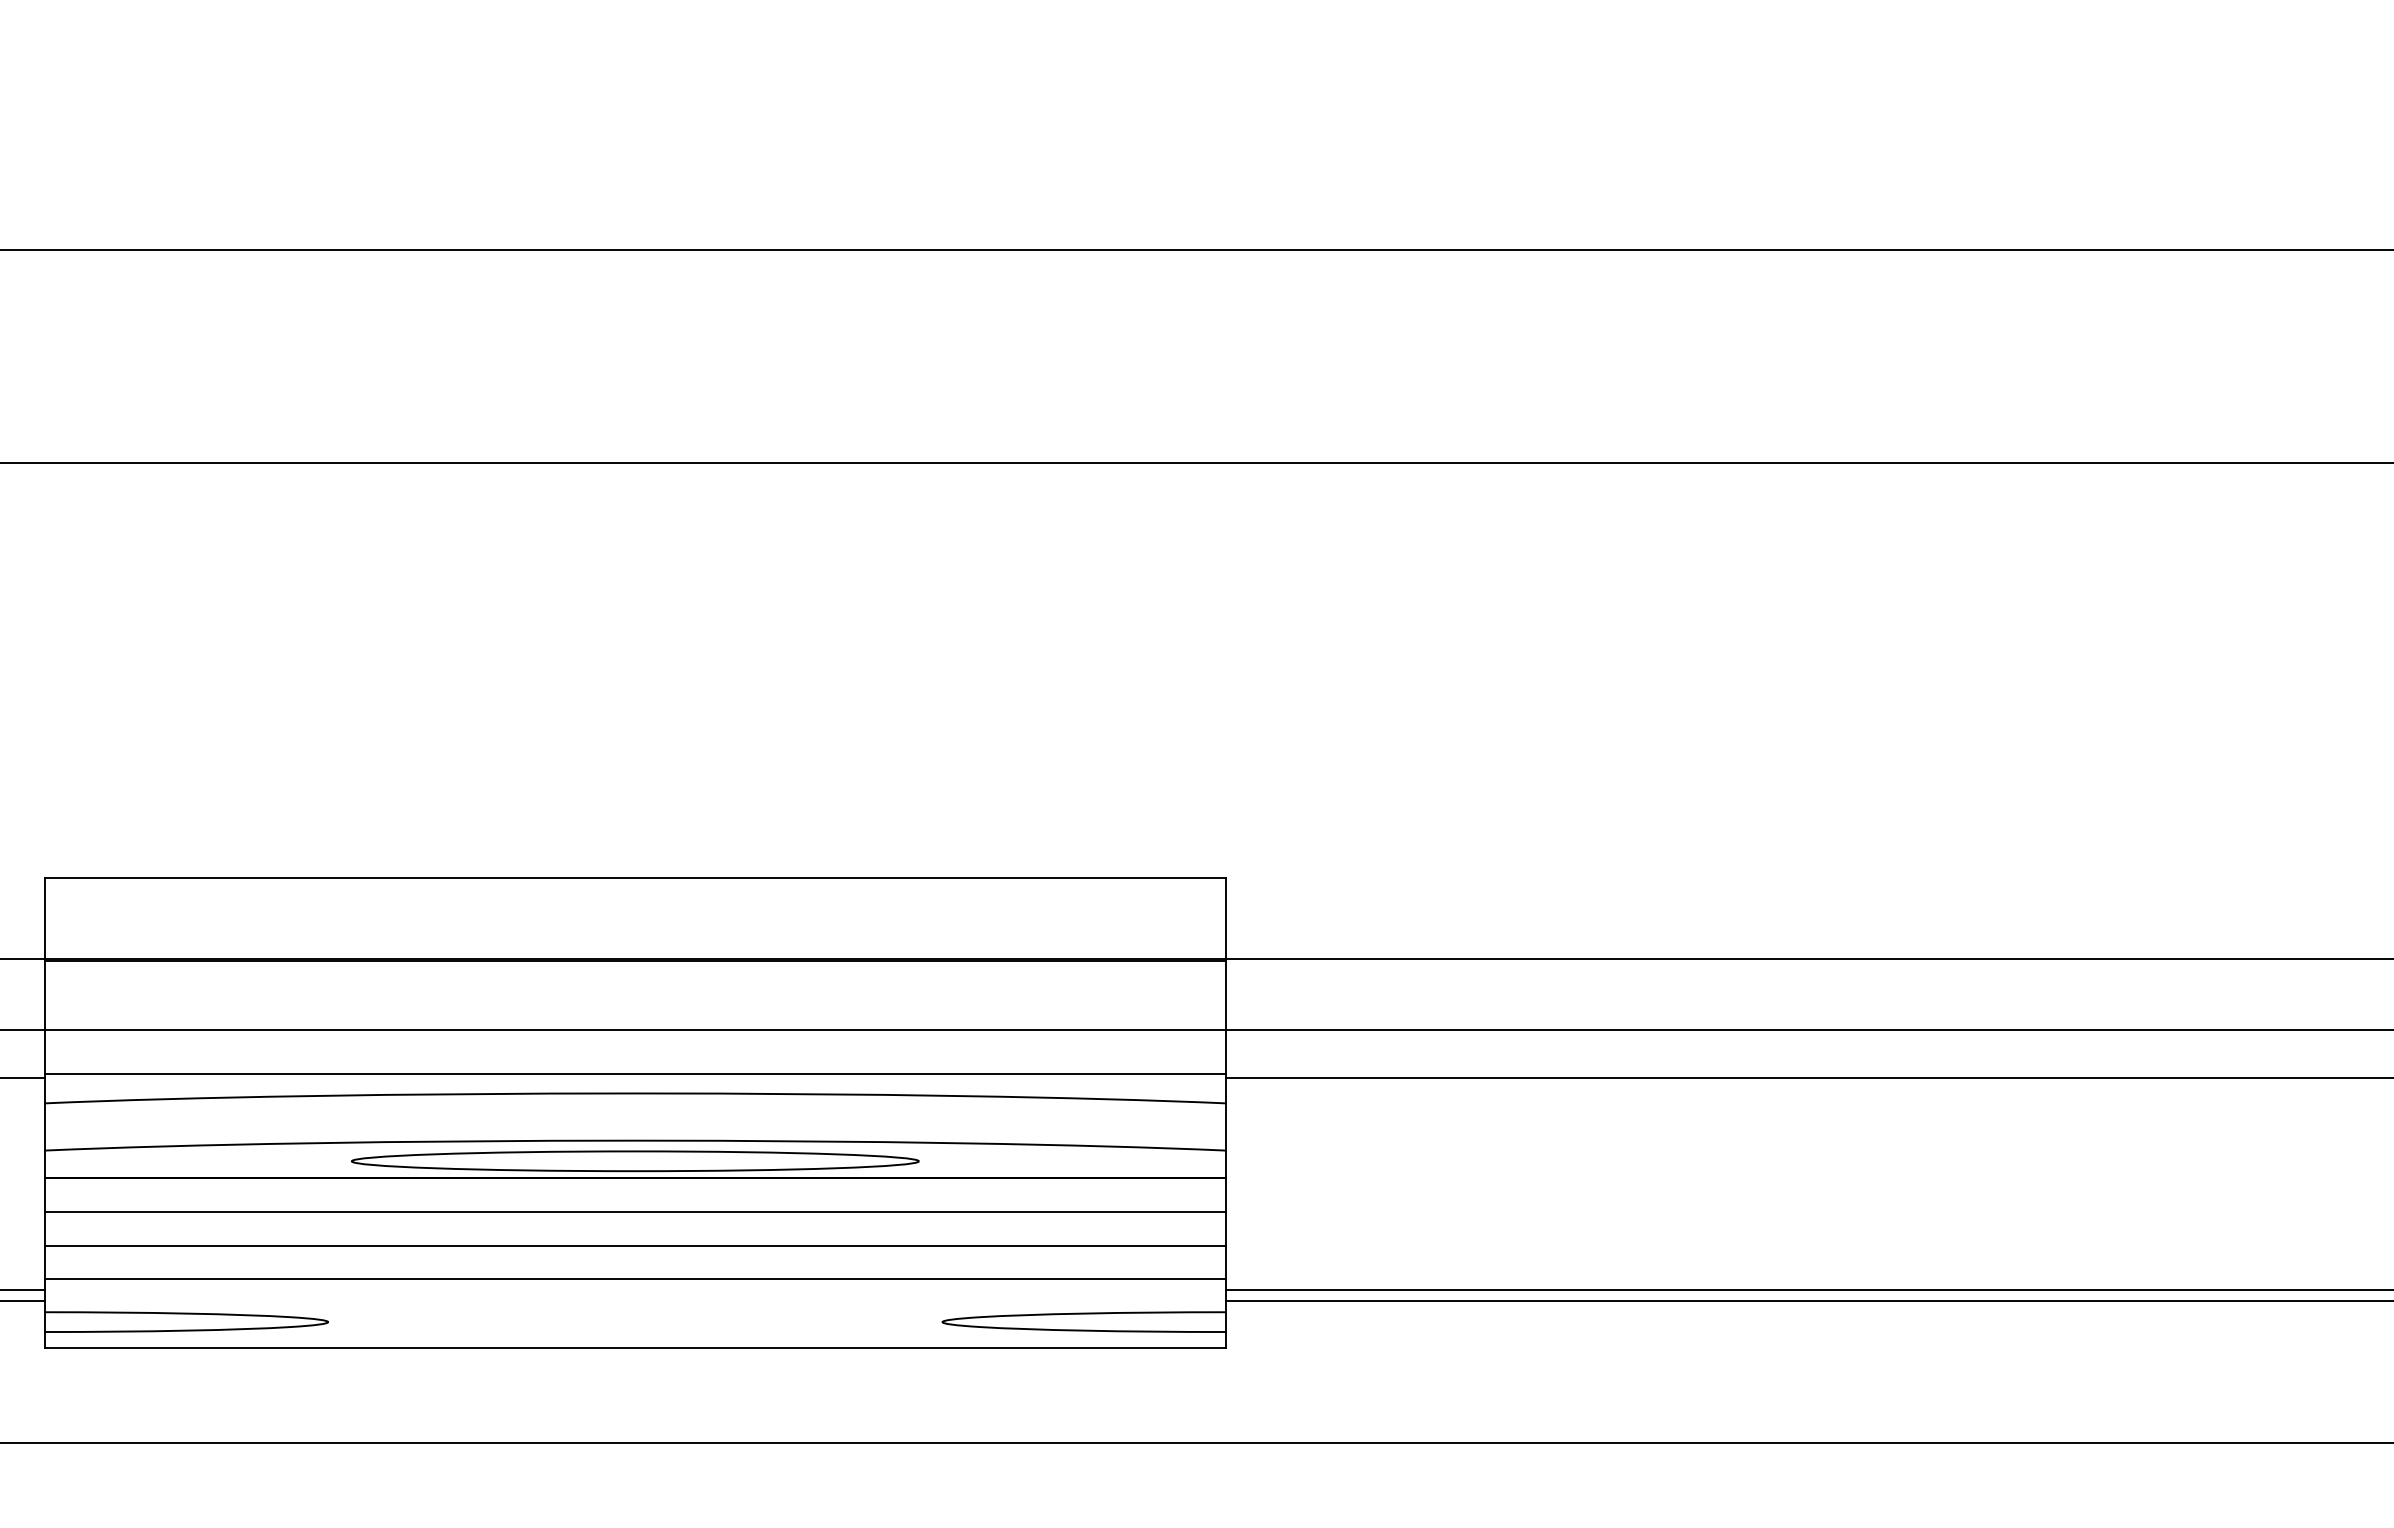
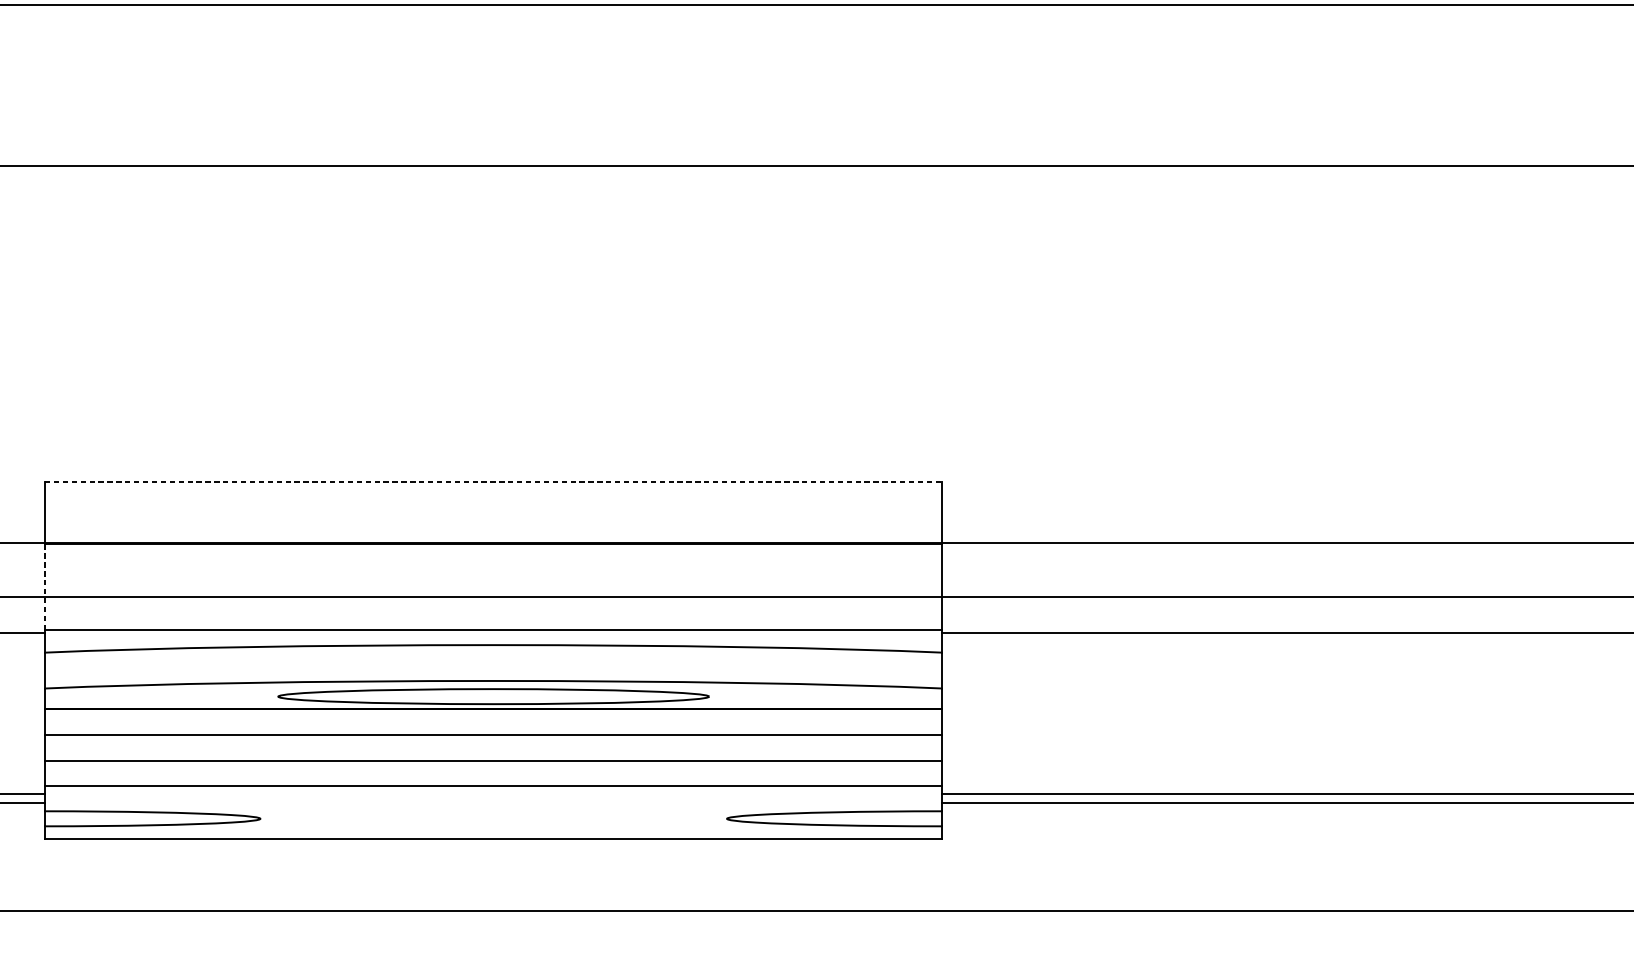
line: (635, 878) -> (493, 481), solid -> dashed
line: (44, 1016) -> (44, 586), solid -> dashed

